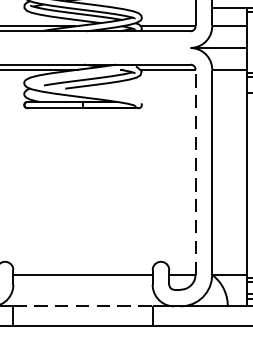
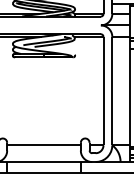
line: (195, 171) -> (103, 90), dashed -> solid
line: (83, 307) -> (44, 162), dashed -> solid

